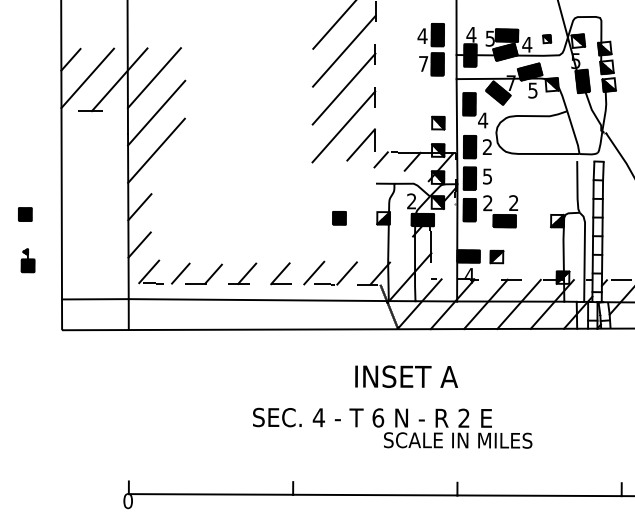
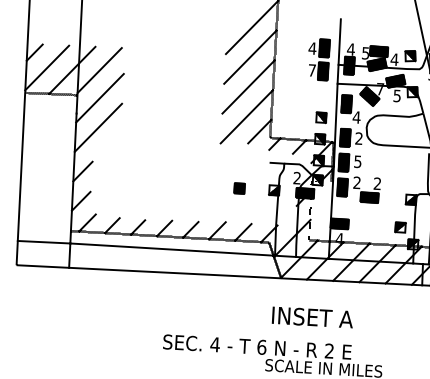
part: (546, 38) -> (410, 55), size x1.67
part: (496, 256) -> (400, 227), moved
text: (406, 376) -> (312, 317), moved

